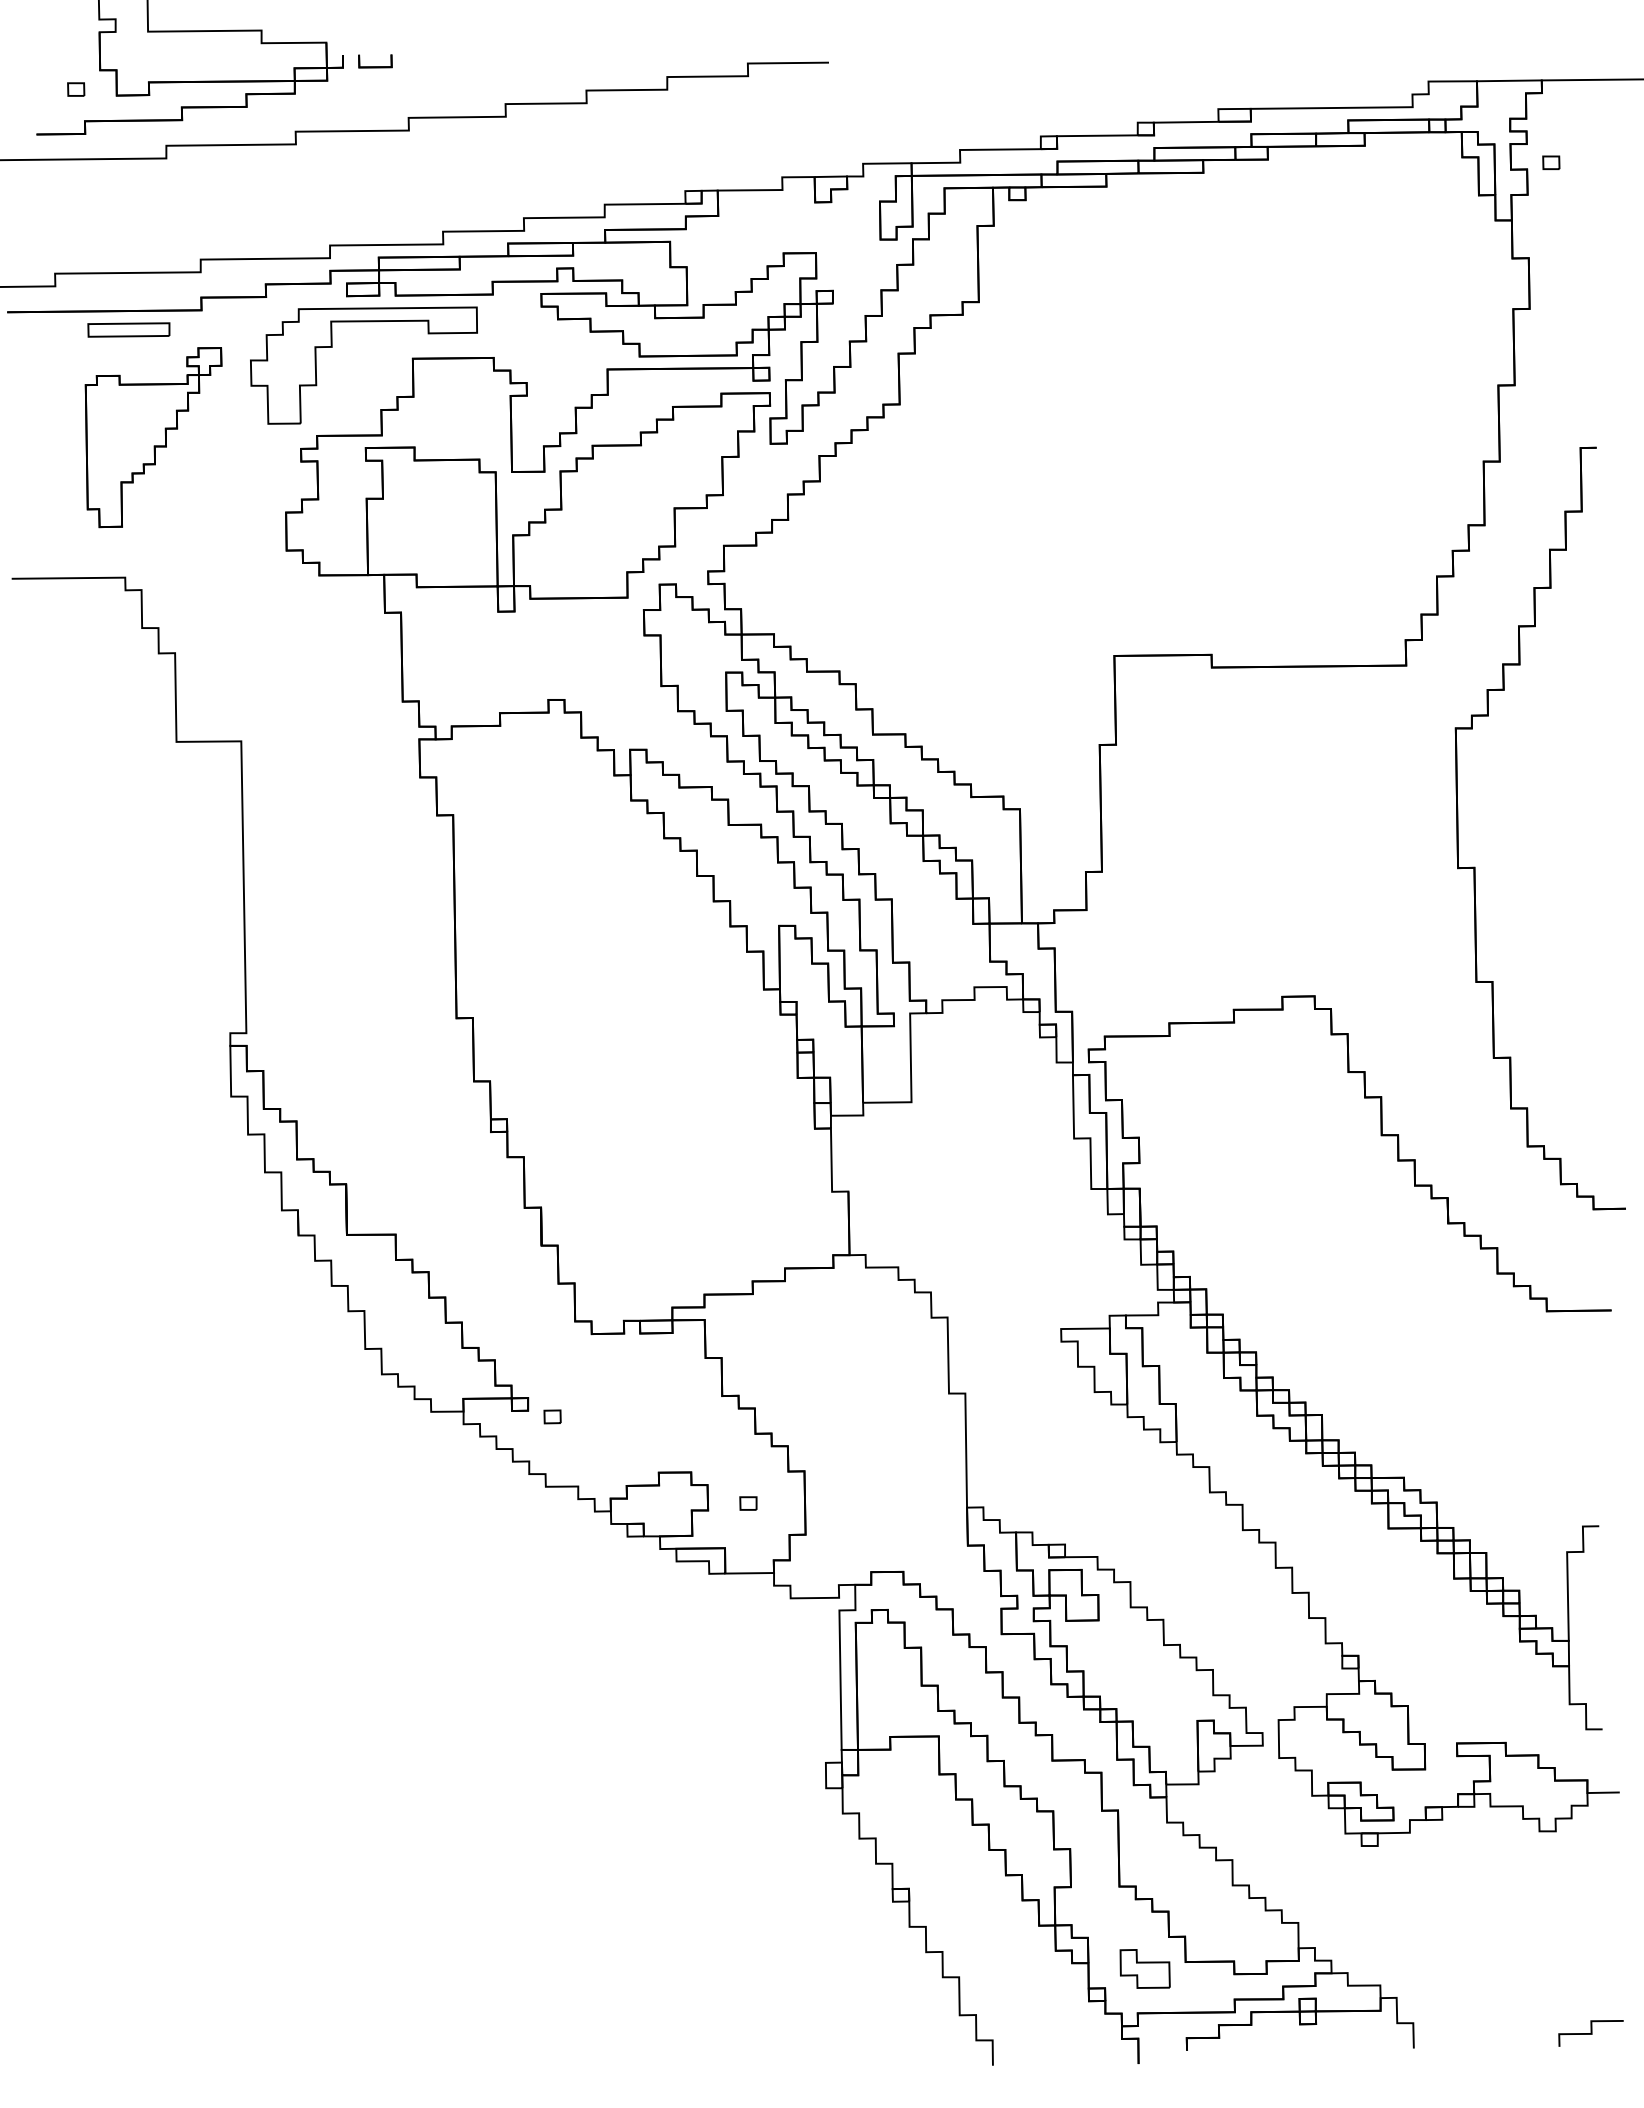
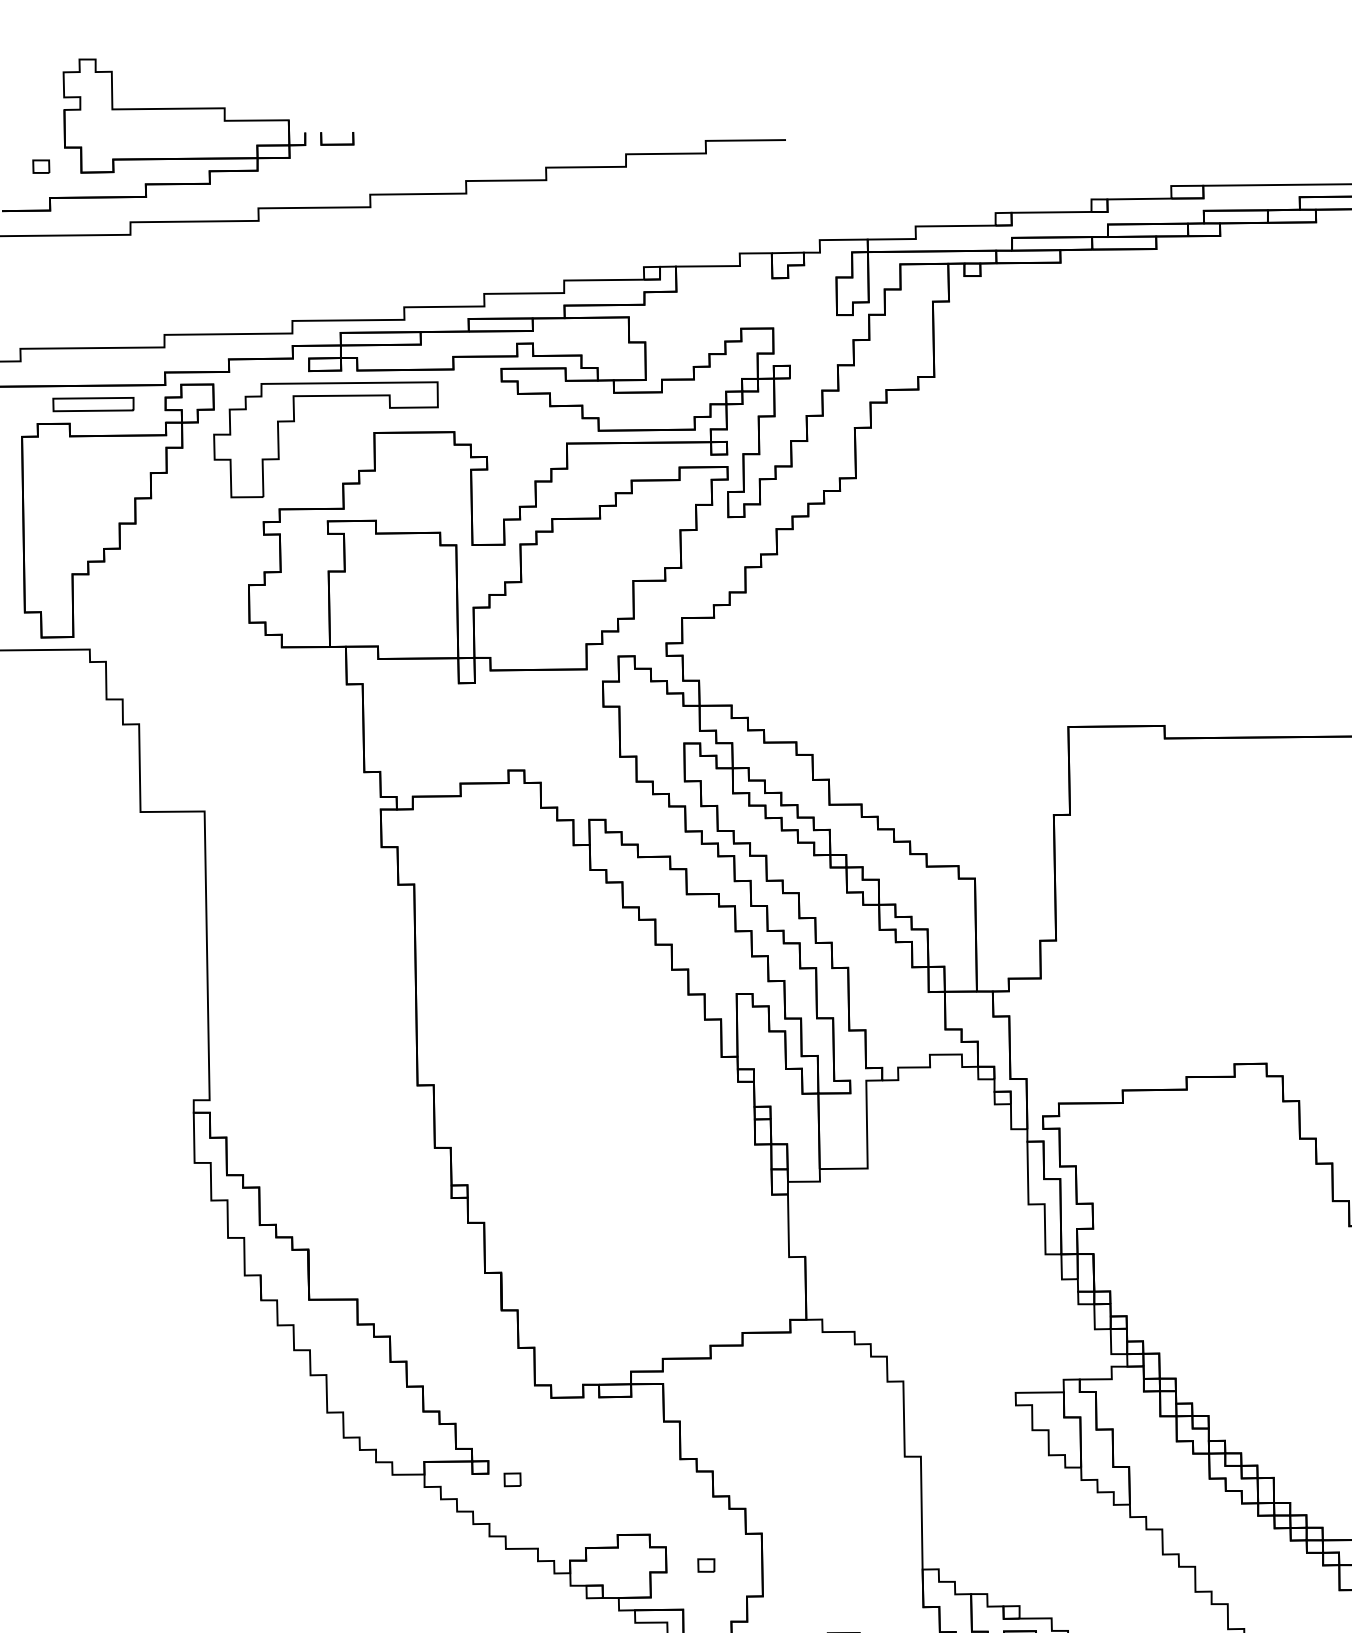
part: (153, 437) -> (117, 510), size x1.43

